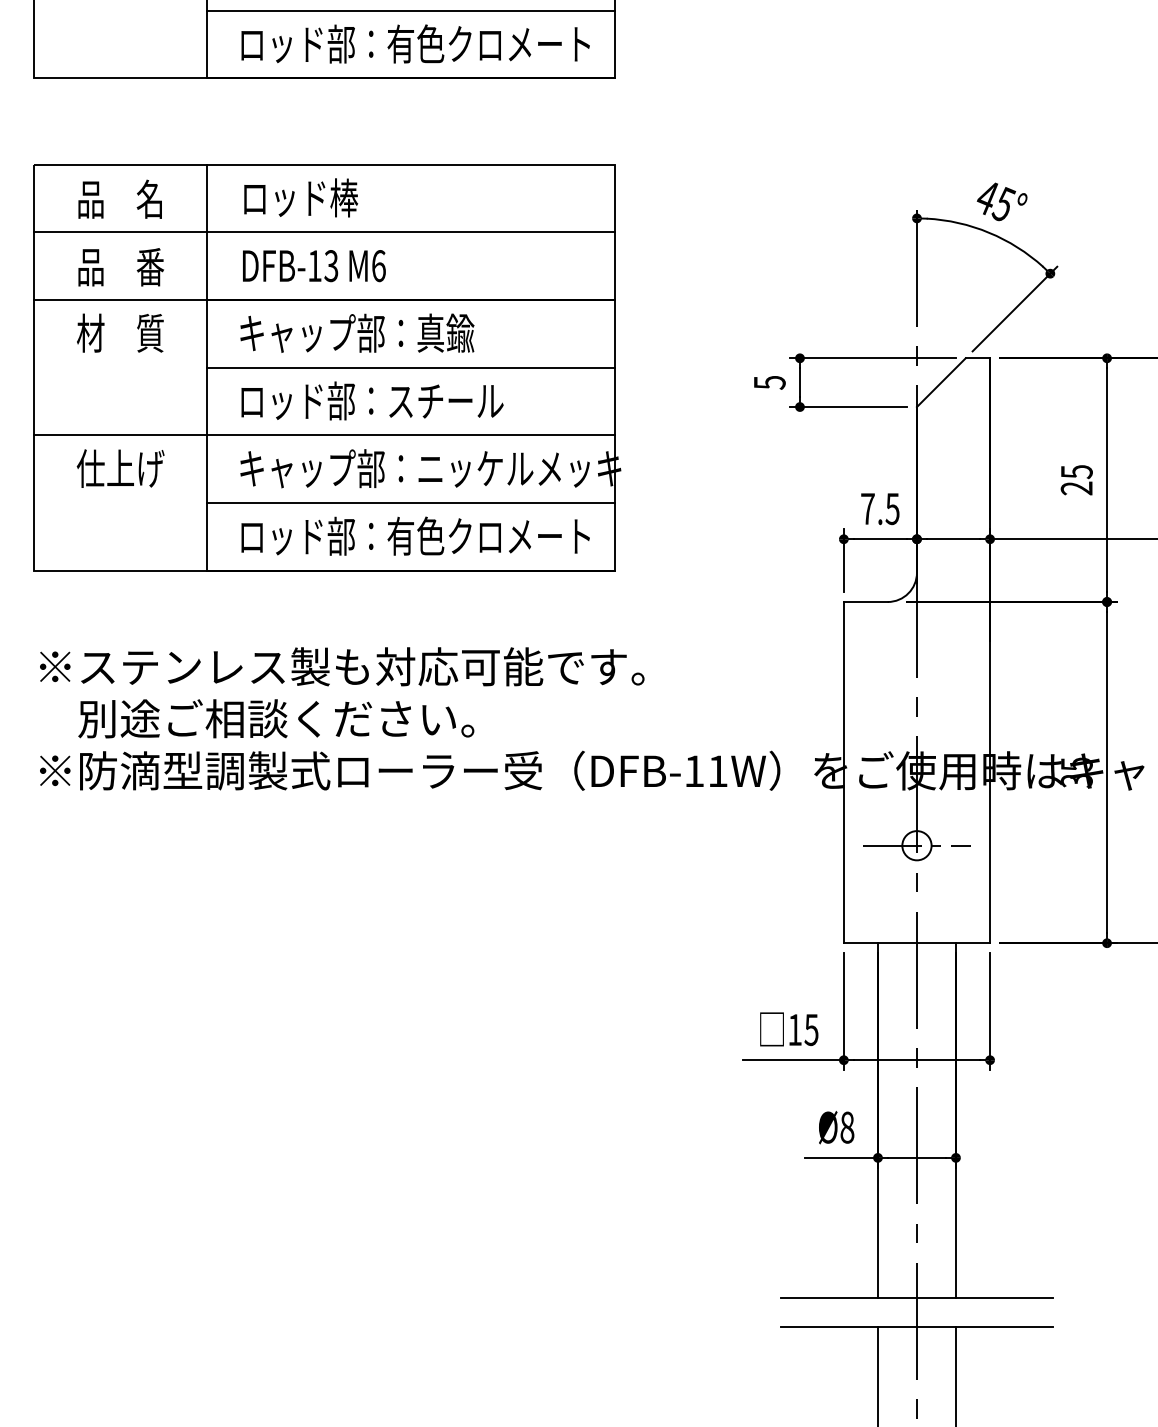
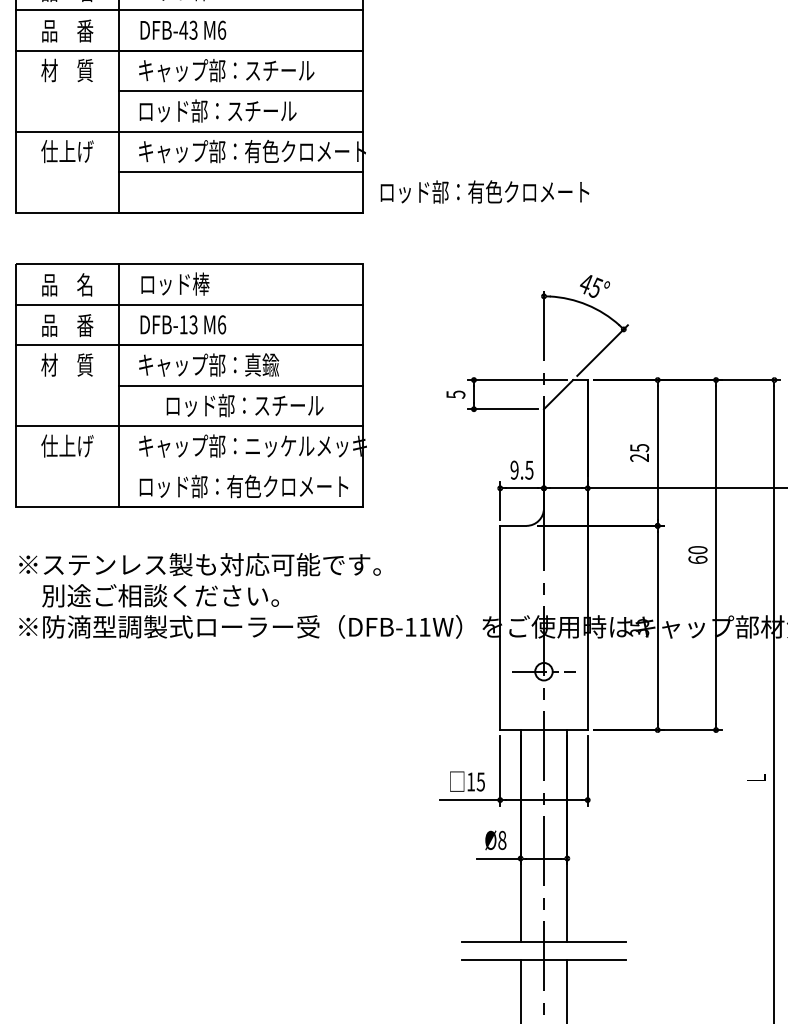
text: (414, 43) -> (484, 191), moved
text: (371, 400) -> (244, 405), moved
line: (411, 502) -> (241, 466), removed
text: (867, 507) -> (514, 469), 7.5 -> 9.5

